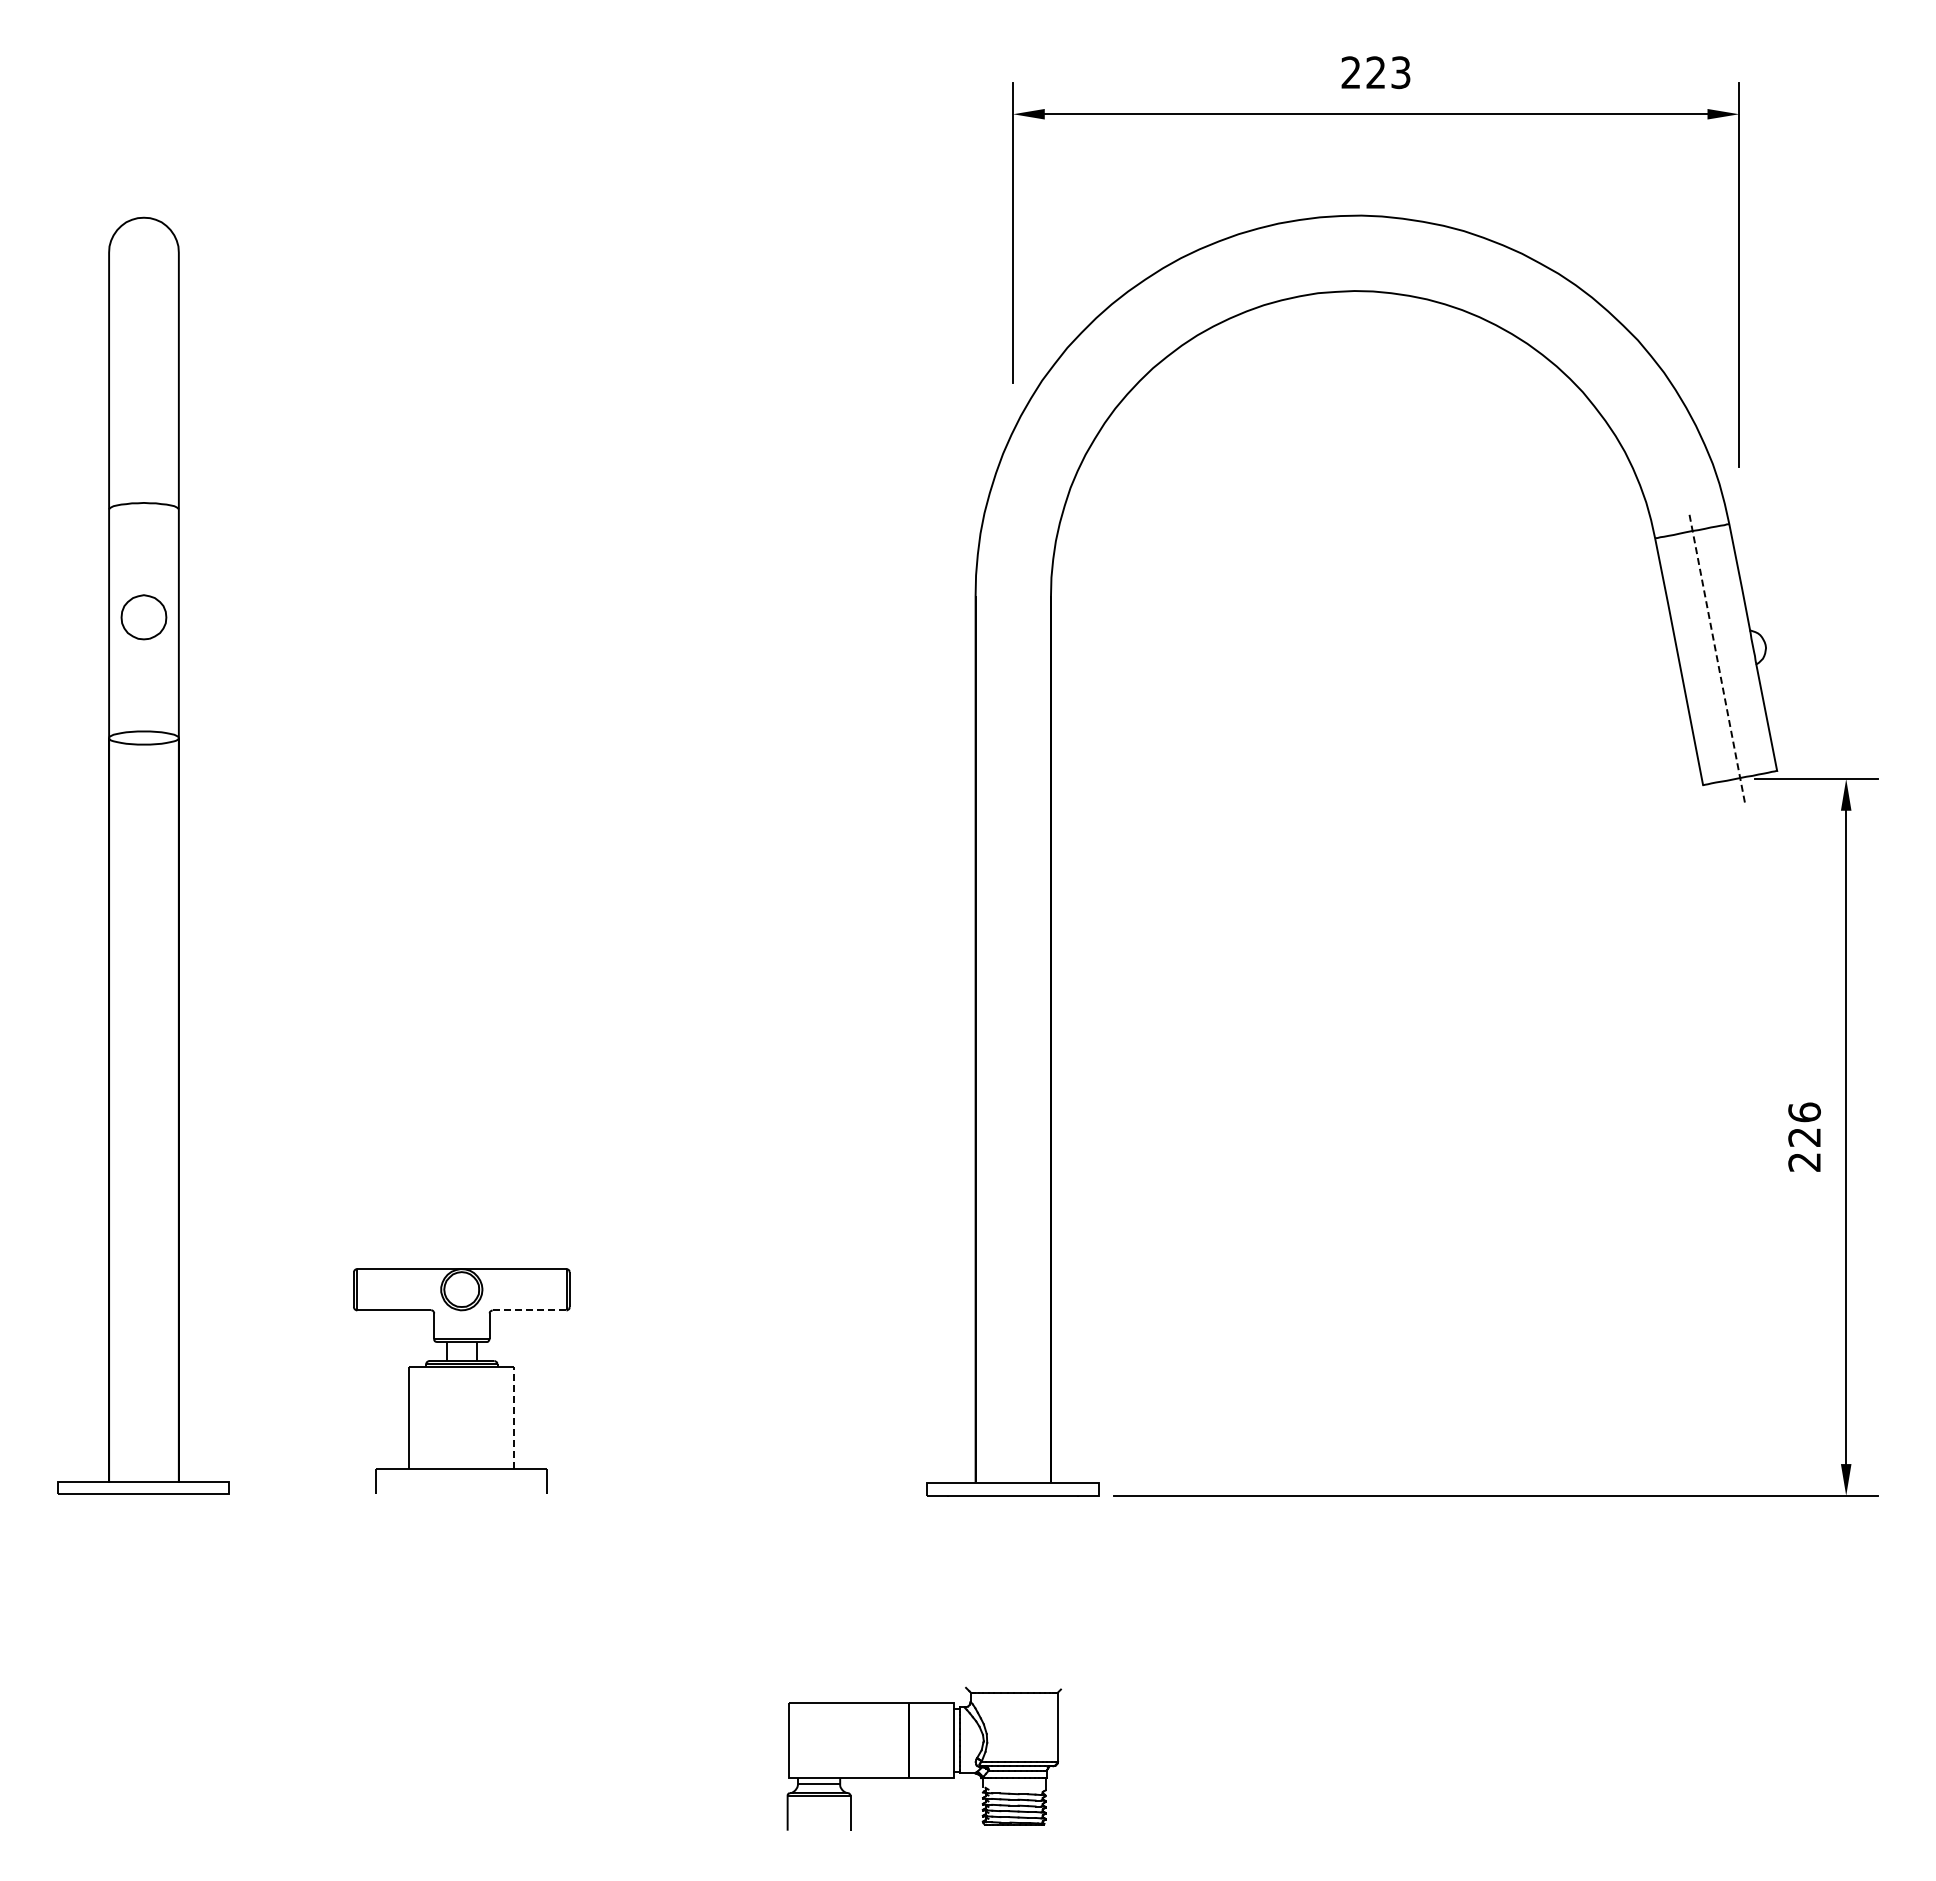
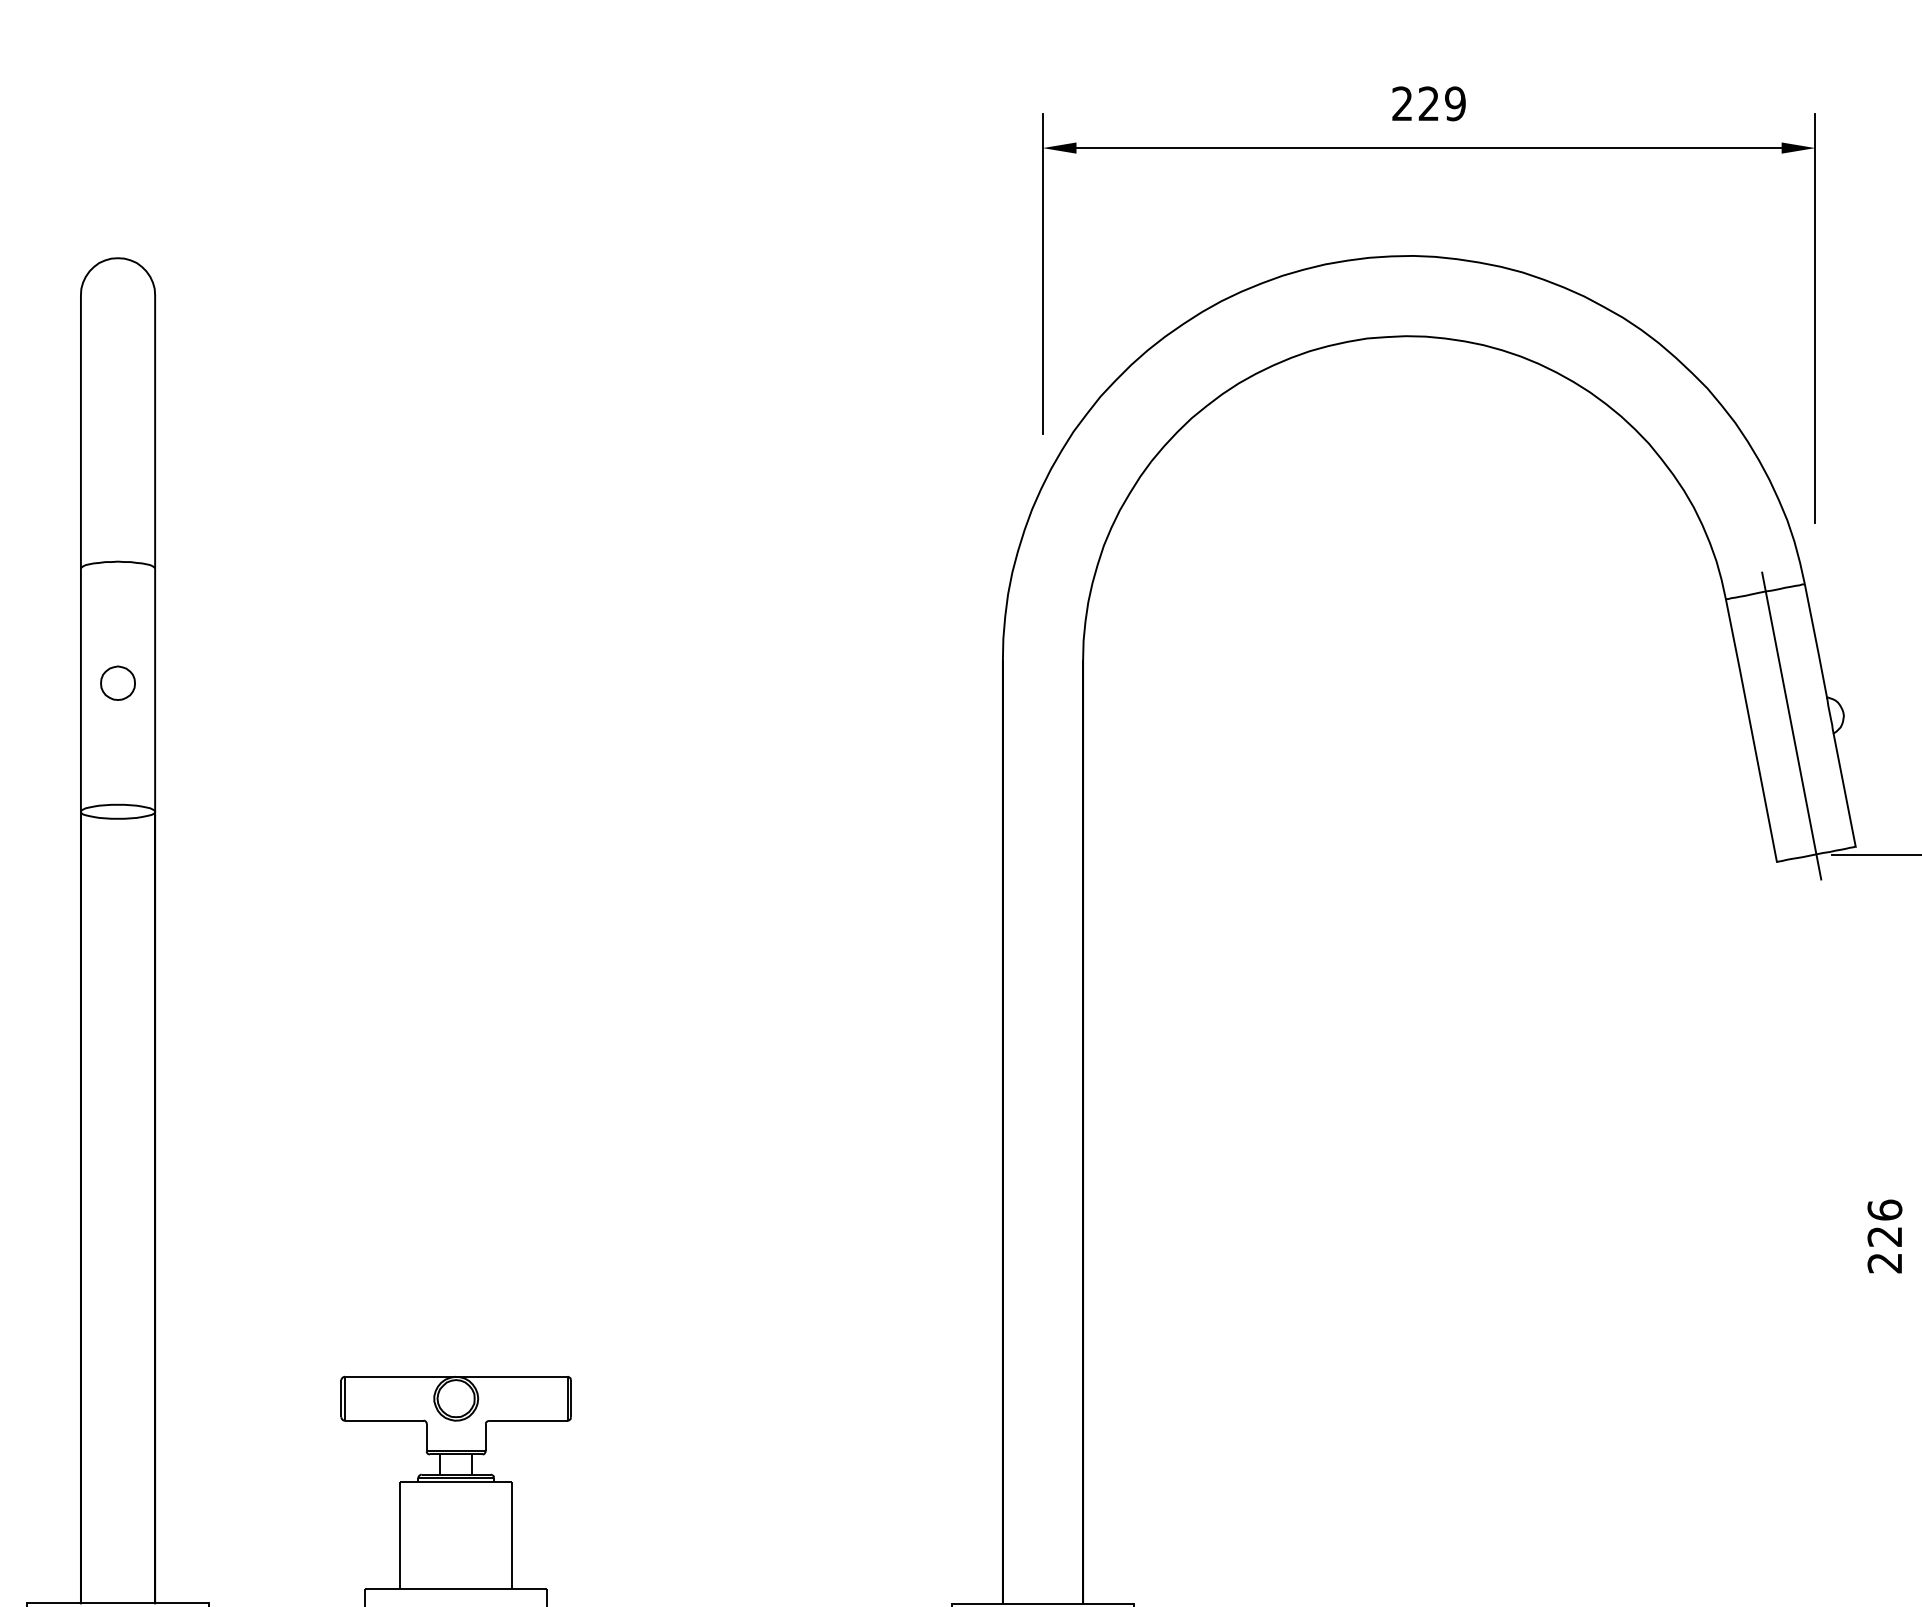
text: (1400, 72) -> (1454, 103), 223 -> 229
part: (143, 616) -> (117, 682), size x0.71
line: (1716, 657) -> (1791, 726), dashed -> solid
line: (529, 1310) -> (528, 1420), dashed -> solid
line: (514, 1418) -> (512, 1535), dashed -> solid

